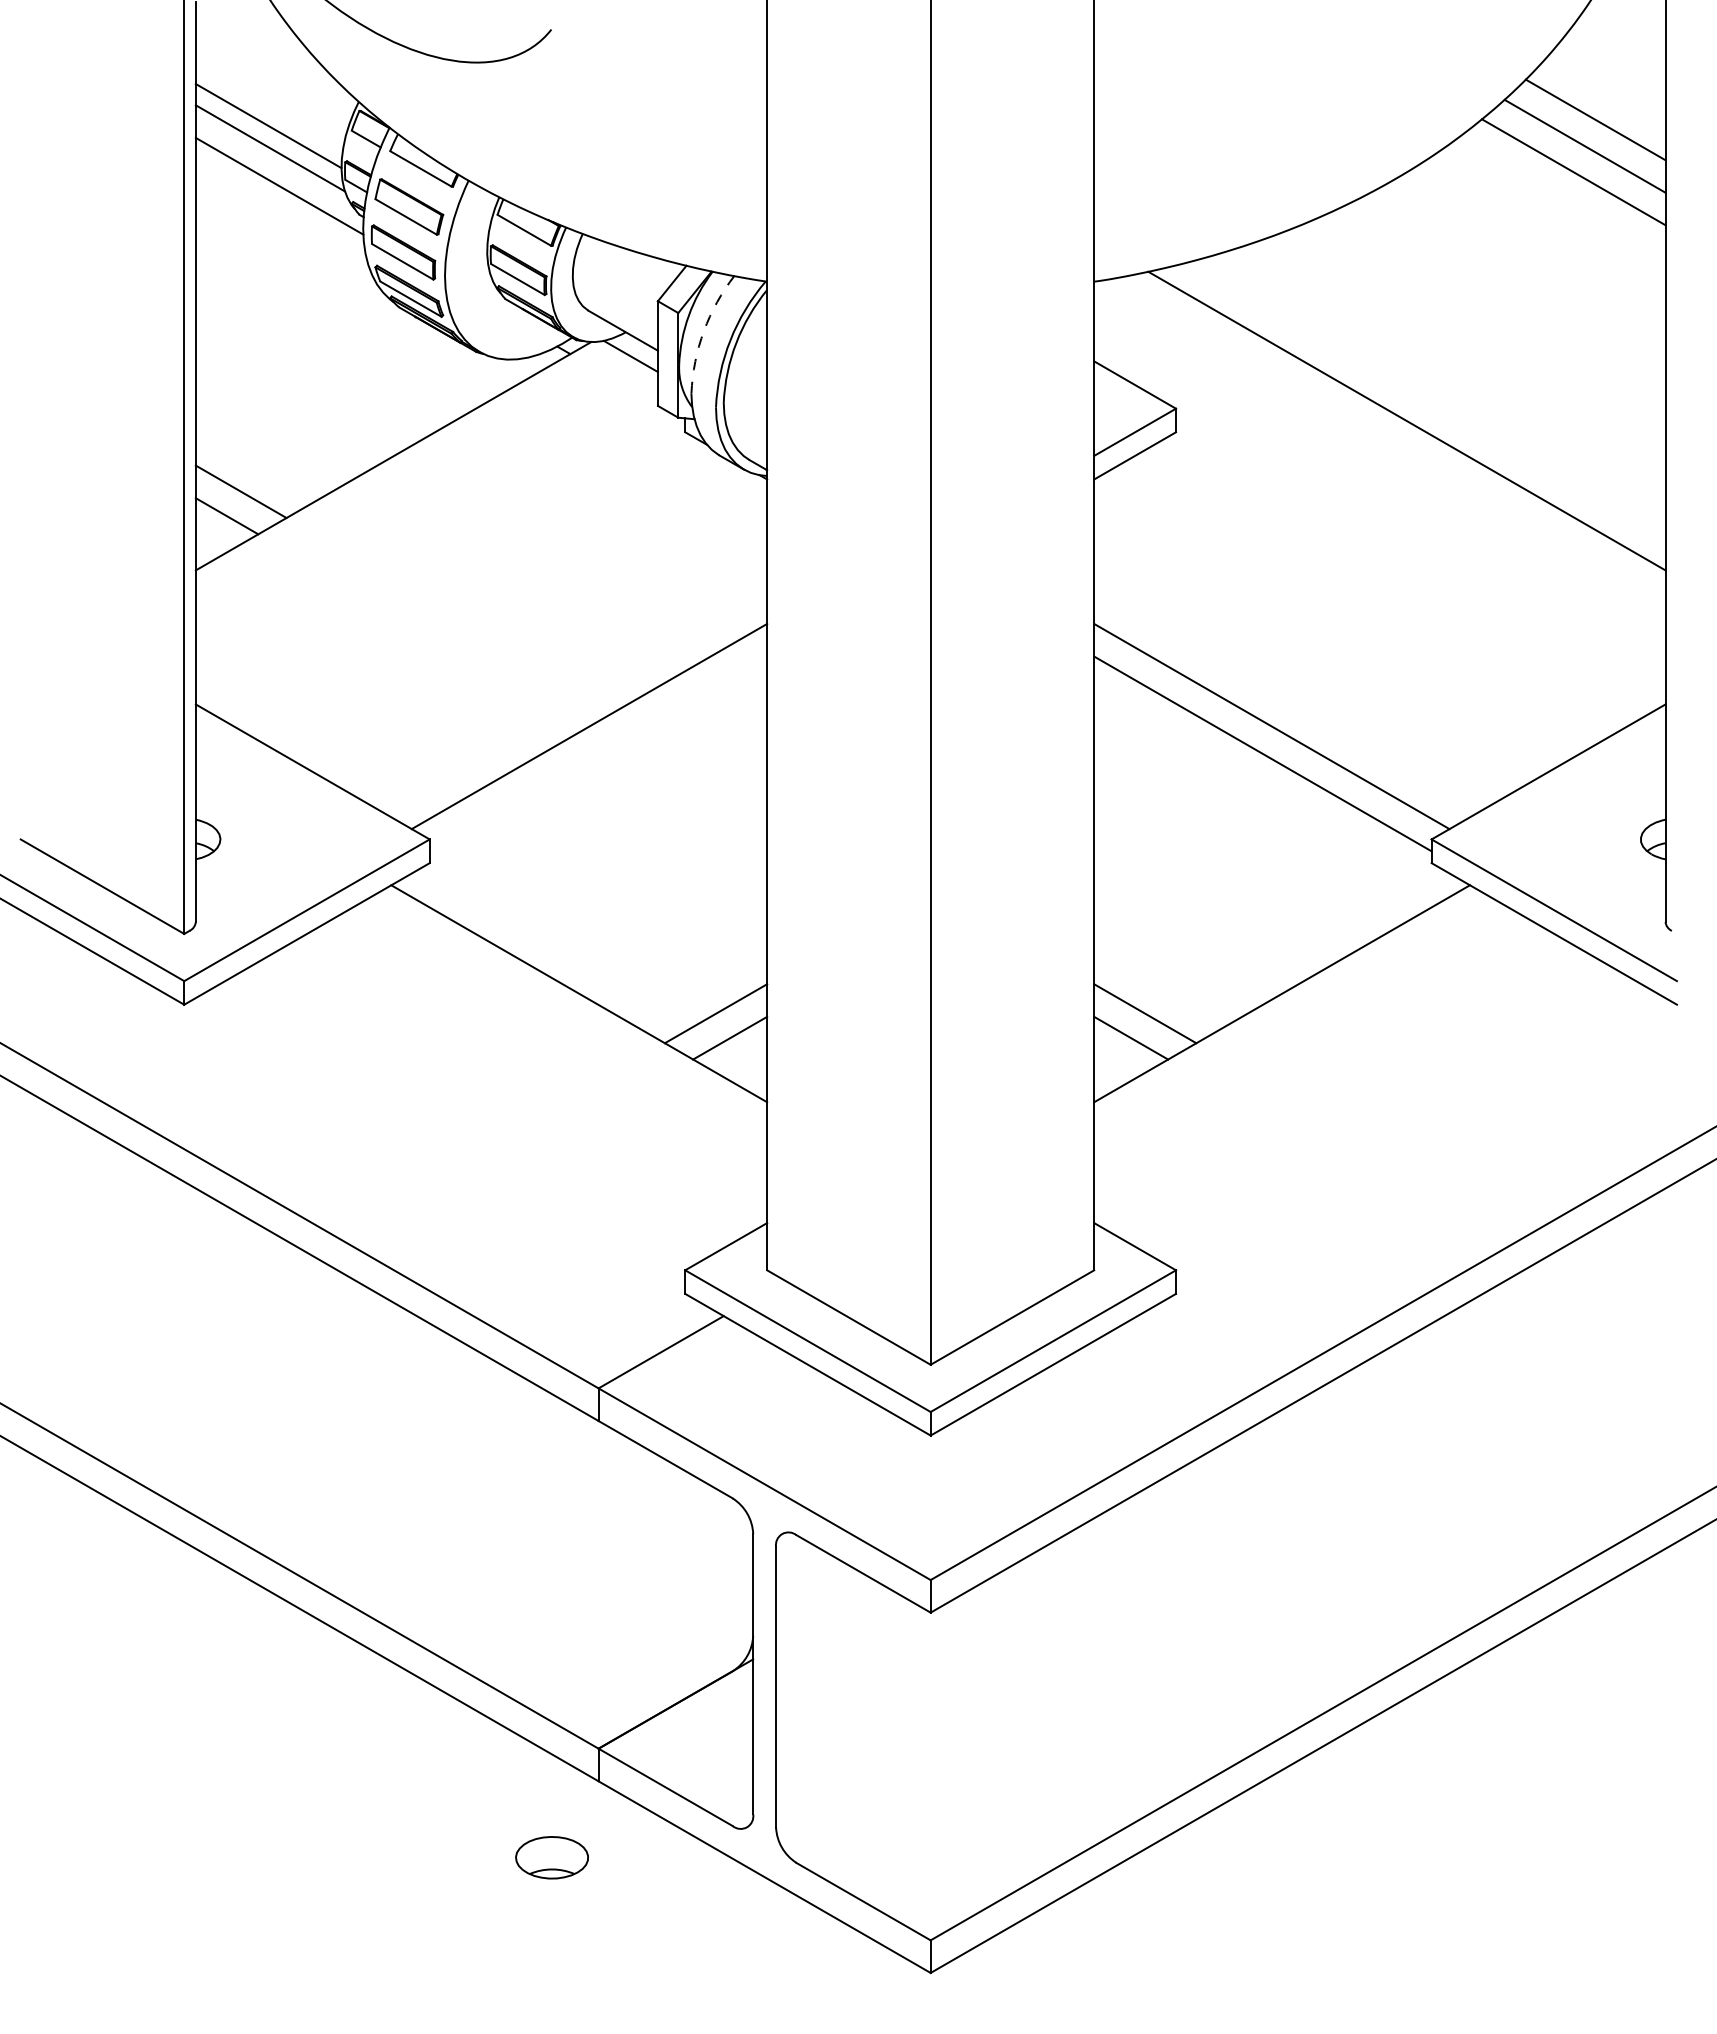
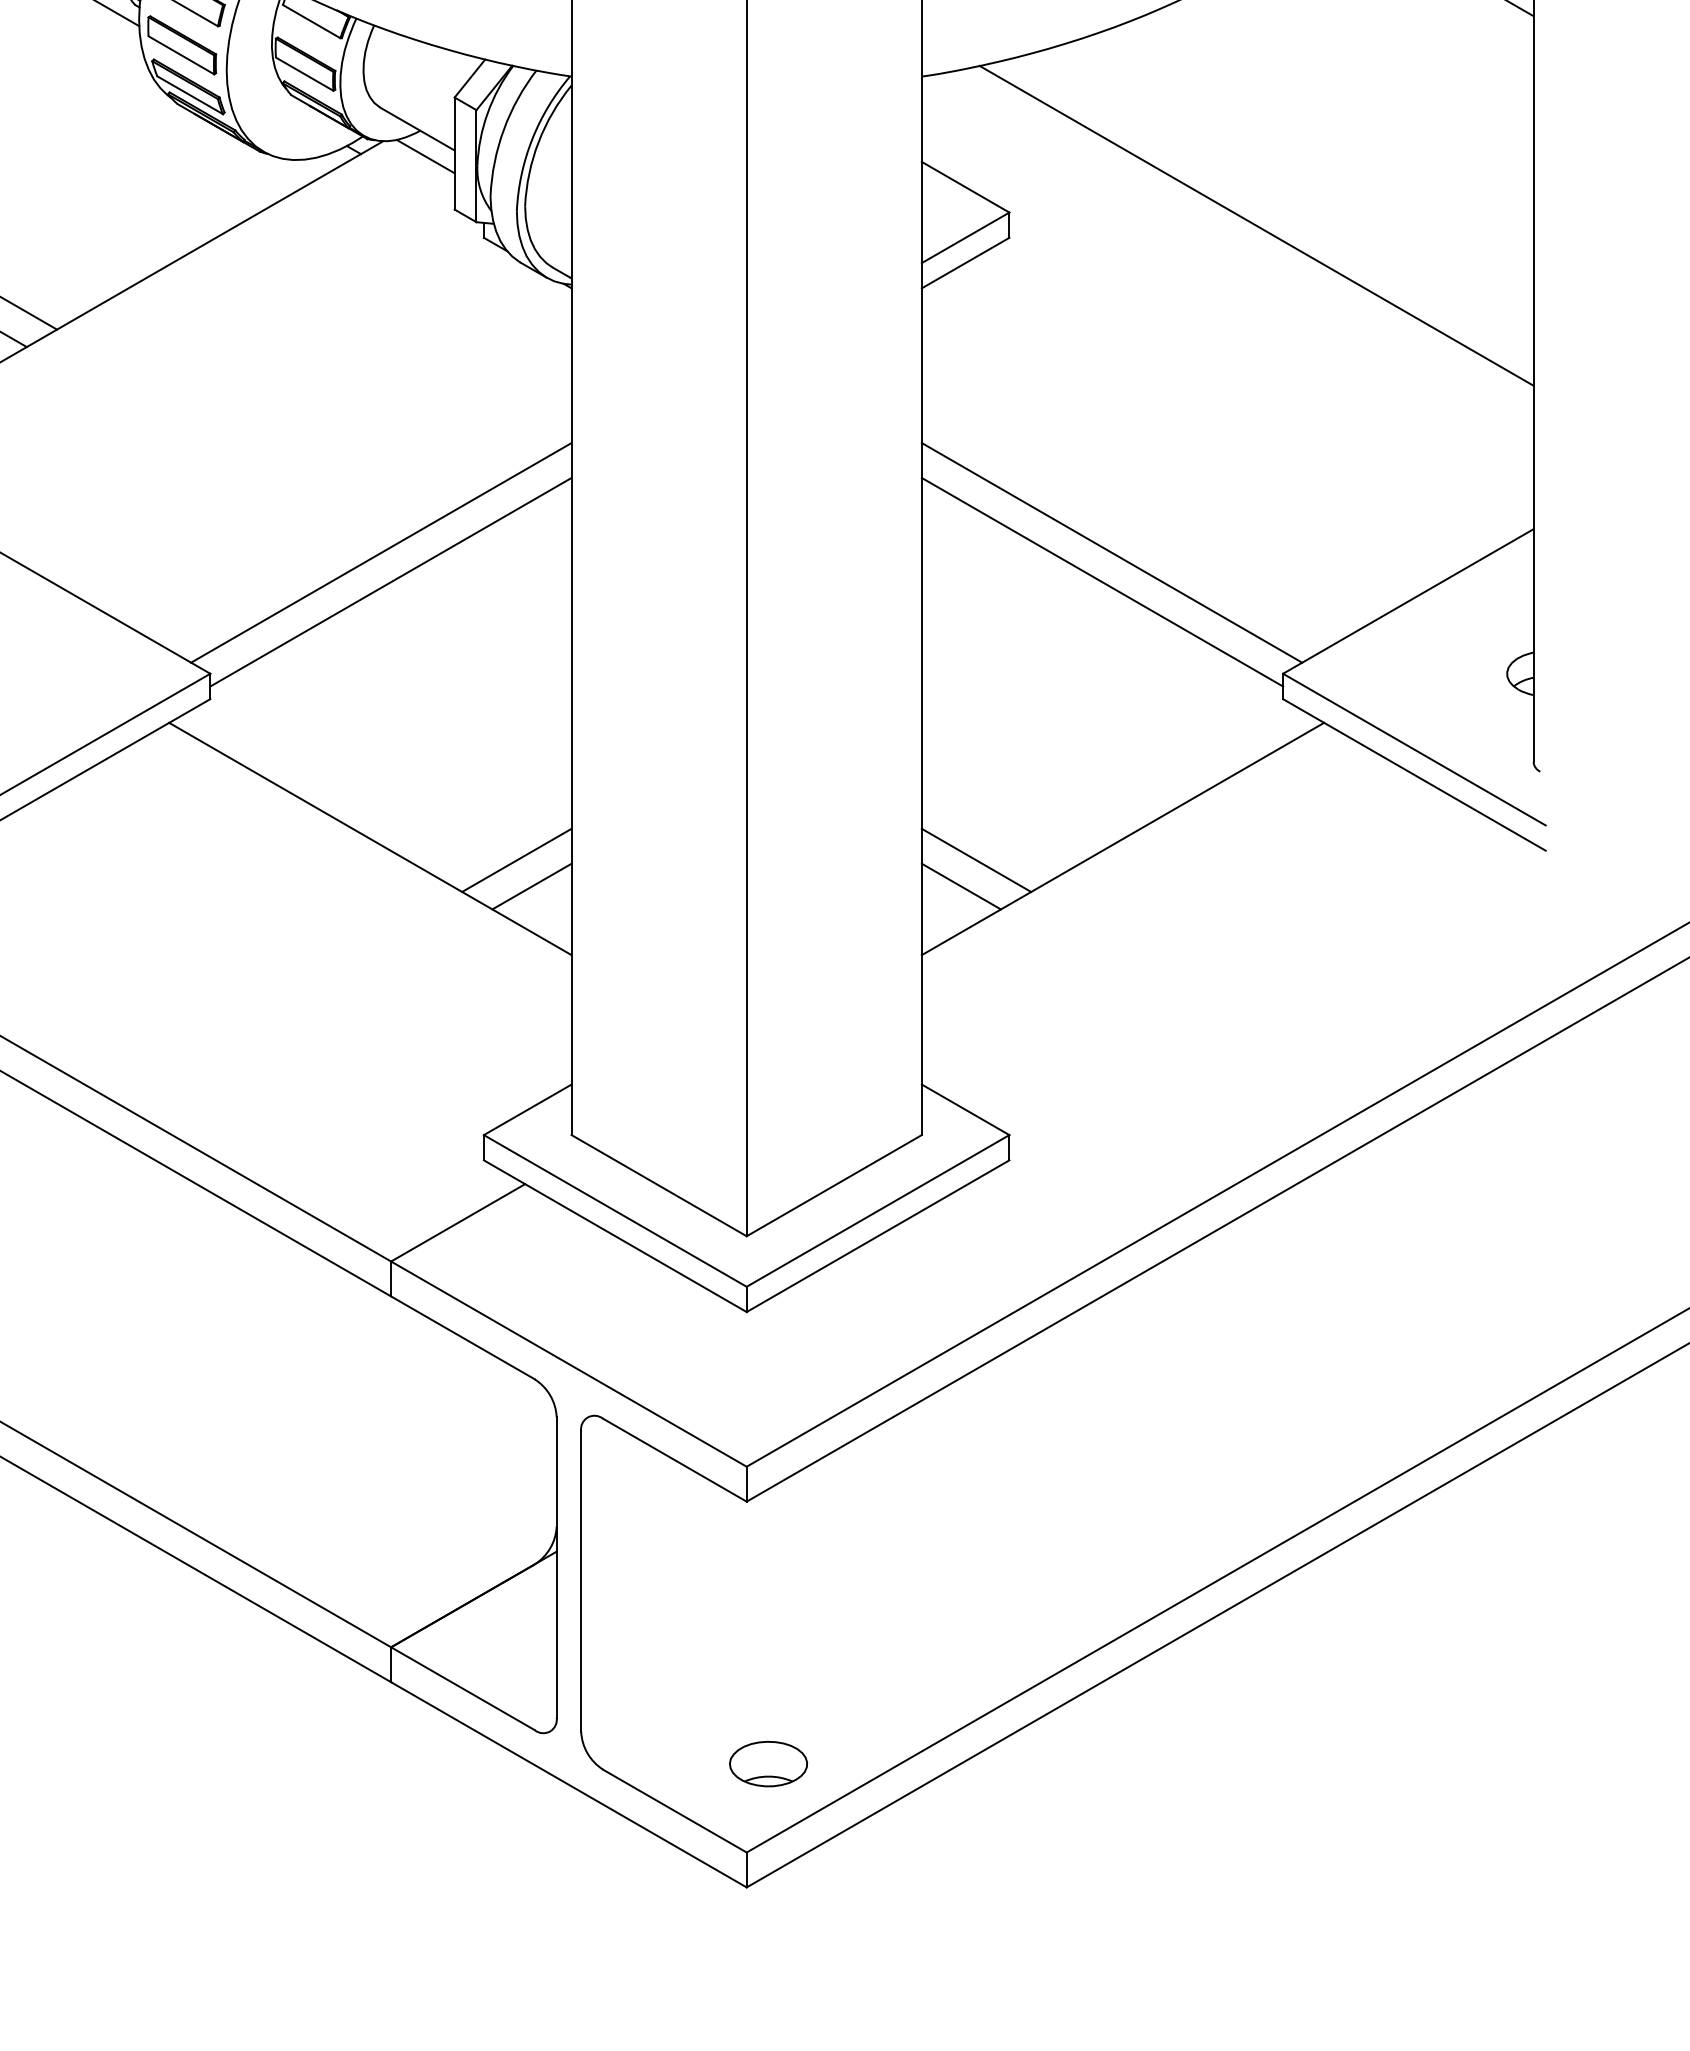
arc: (703, 331) -> (503, 129), dashed -> solid
line: (598, 753) -> (391, 581), added
part: (551, 1857) -> (767, 1763), moved

